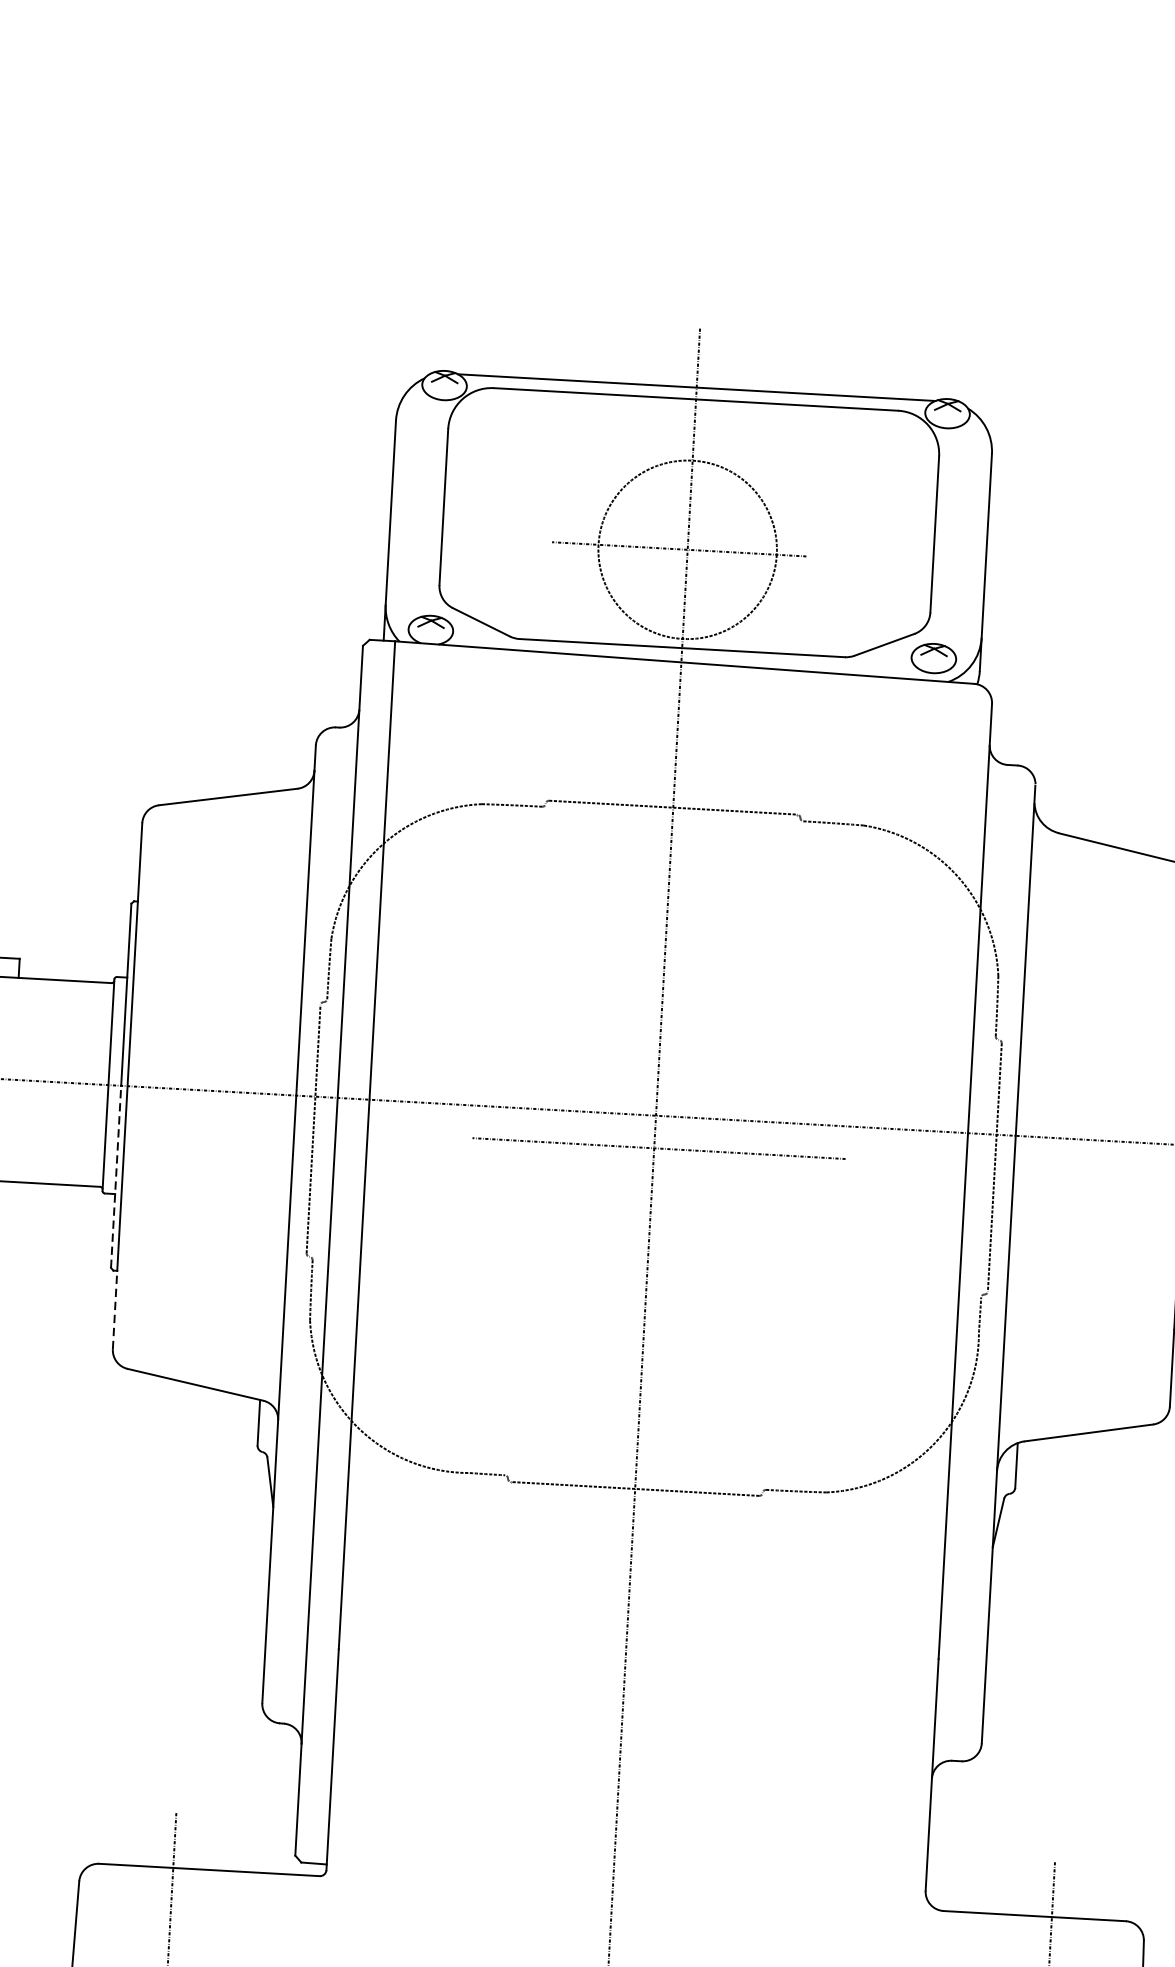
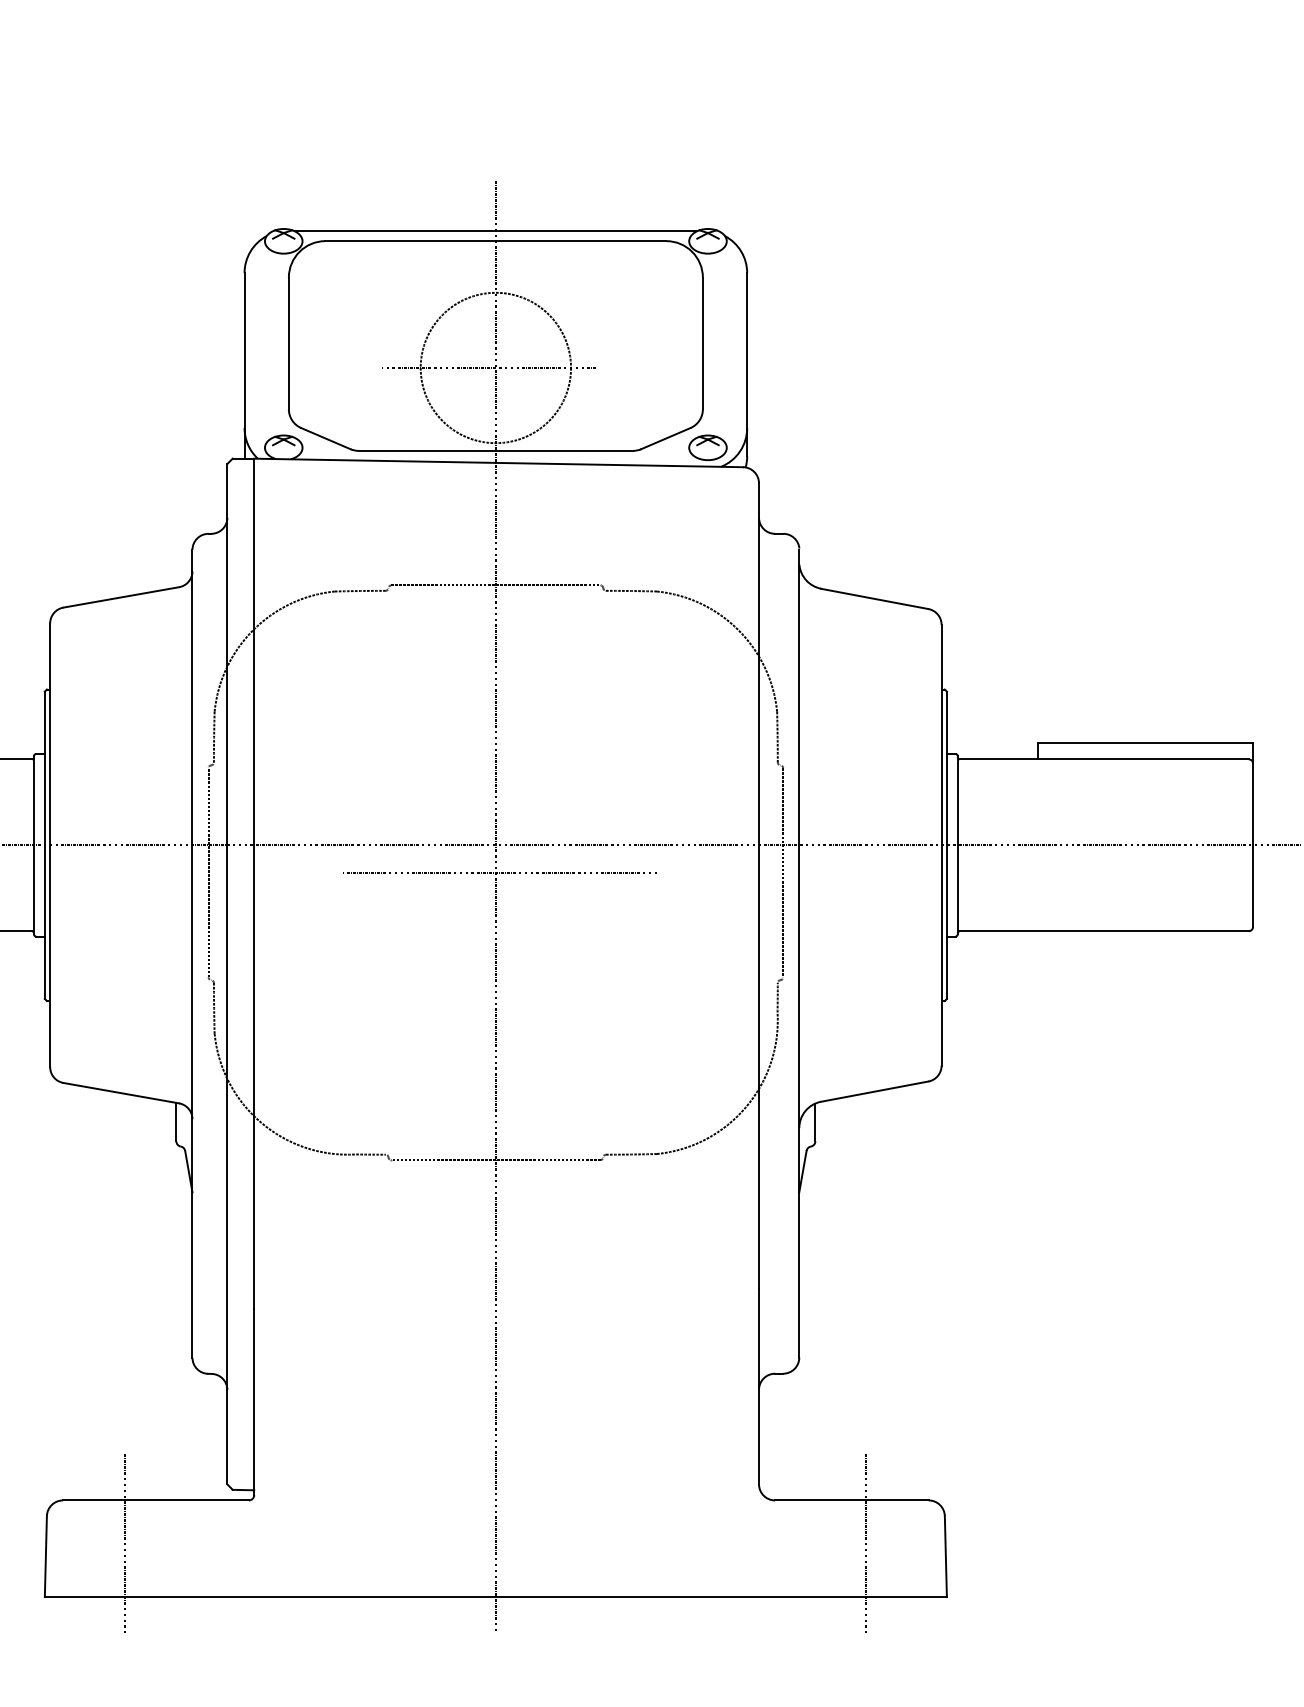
line: (115, 1177) -> (44, 922), dashed -> solid
line: (115, 1309) -> (50, 1033), dashed -> solid

